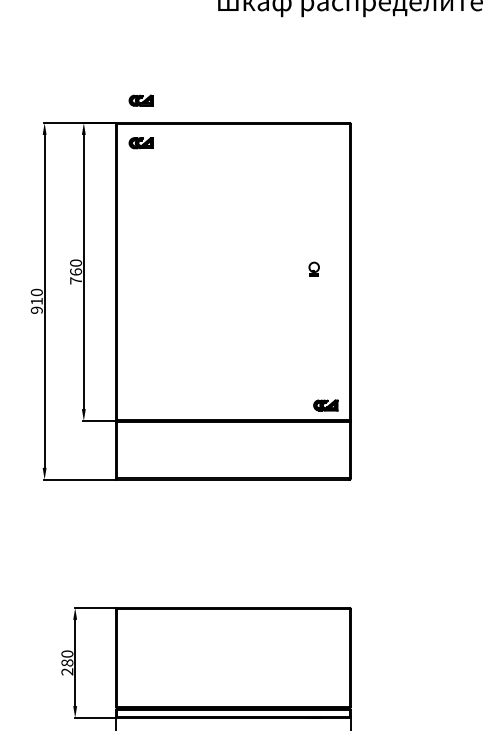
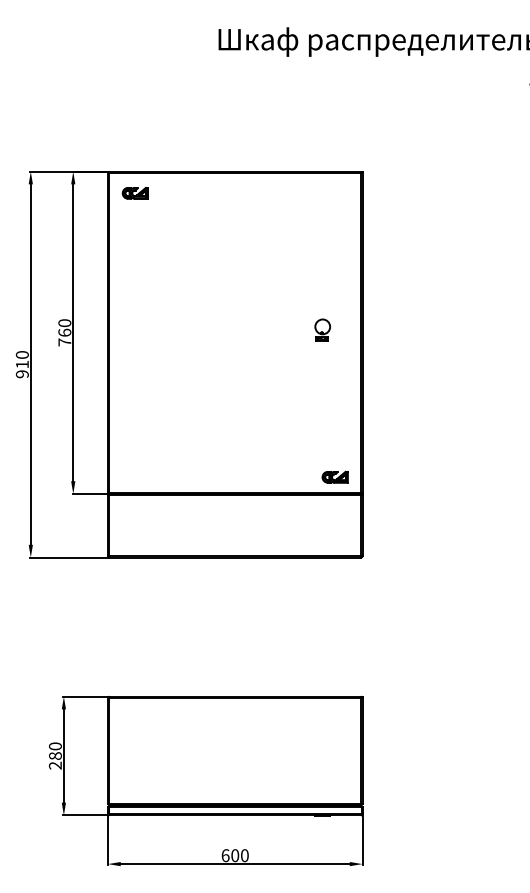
part: (140, 99) -> (134, 146), removed
part: (314, 268) -> (322, 329), size x1.43

